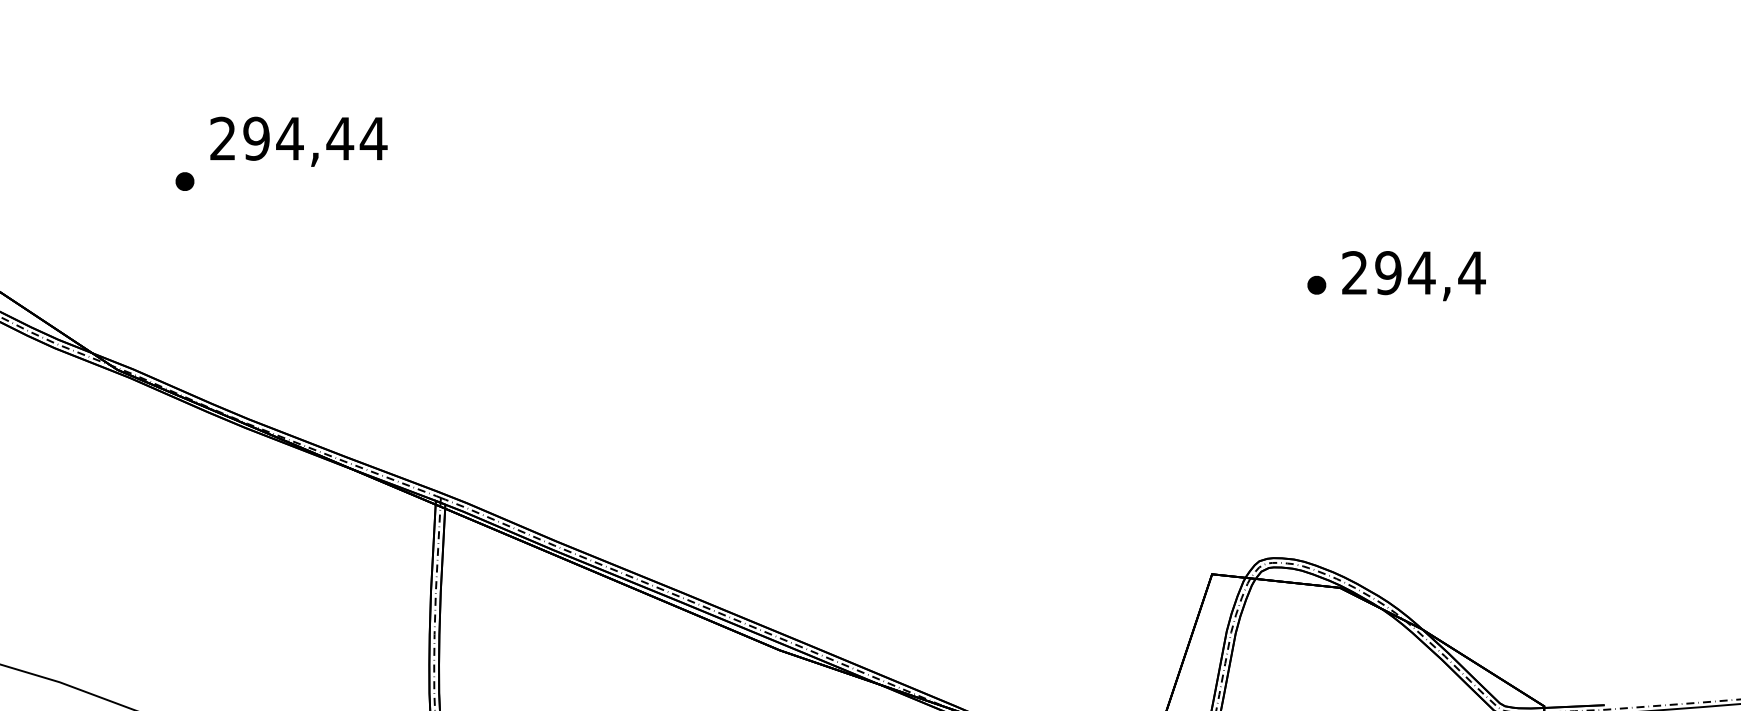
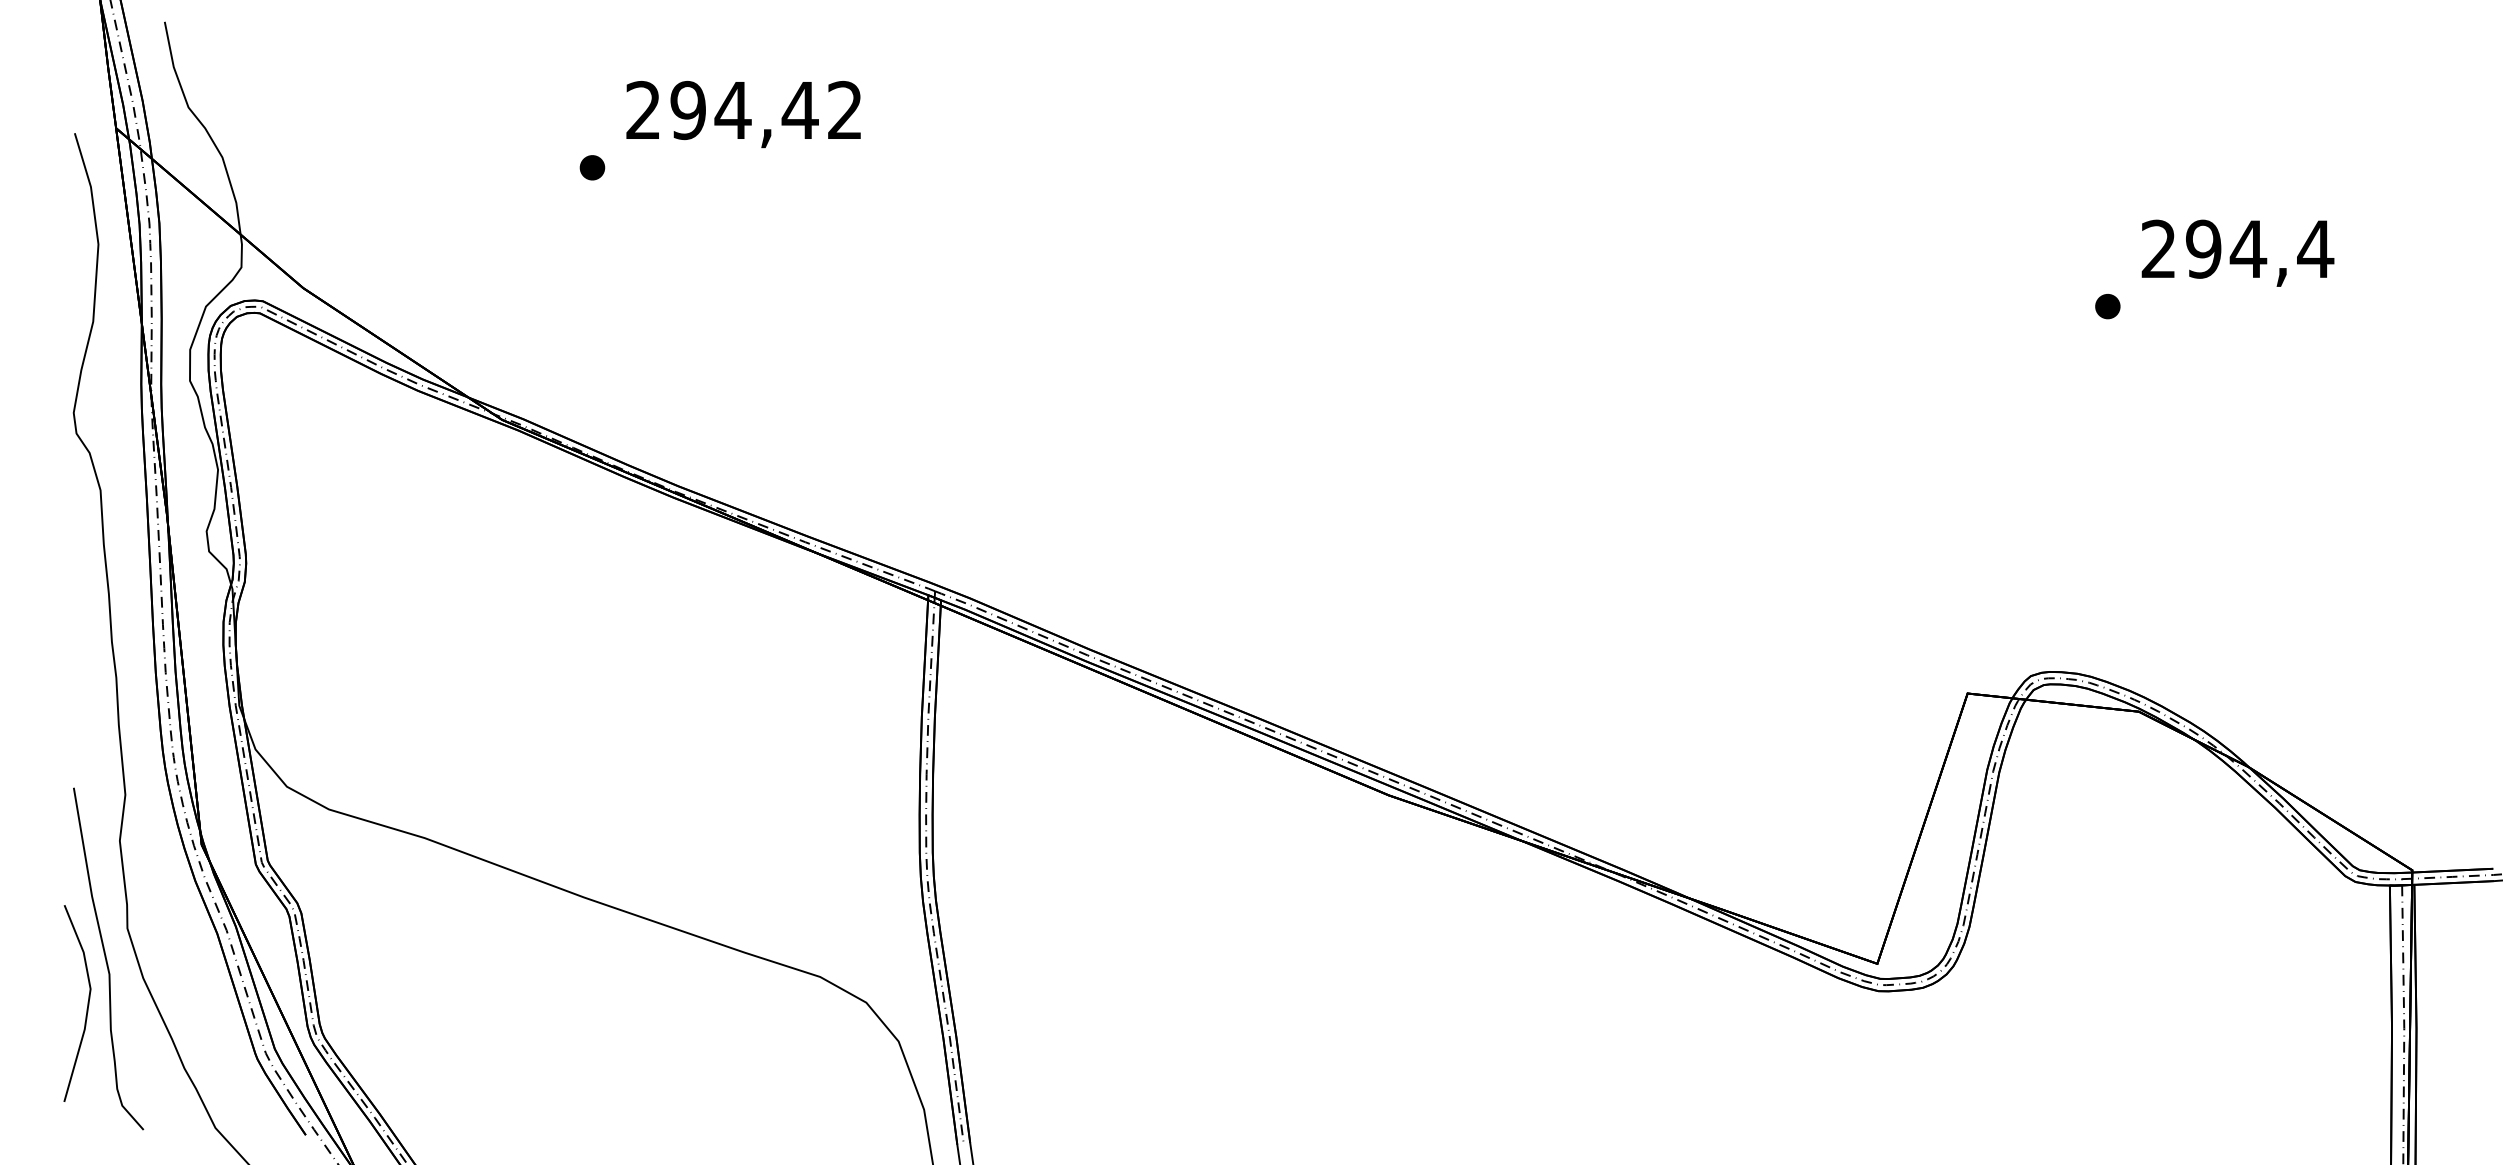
text: (373, 138) -> (844, 109), 294,44 -> 294,42
text: (1413, 275) -> (2237, 252), moved

